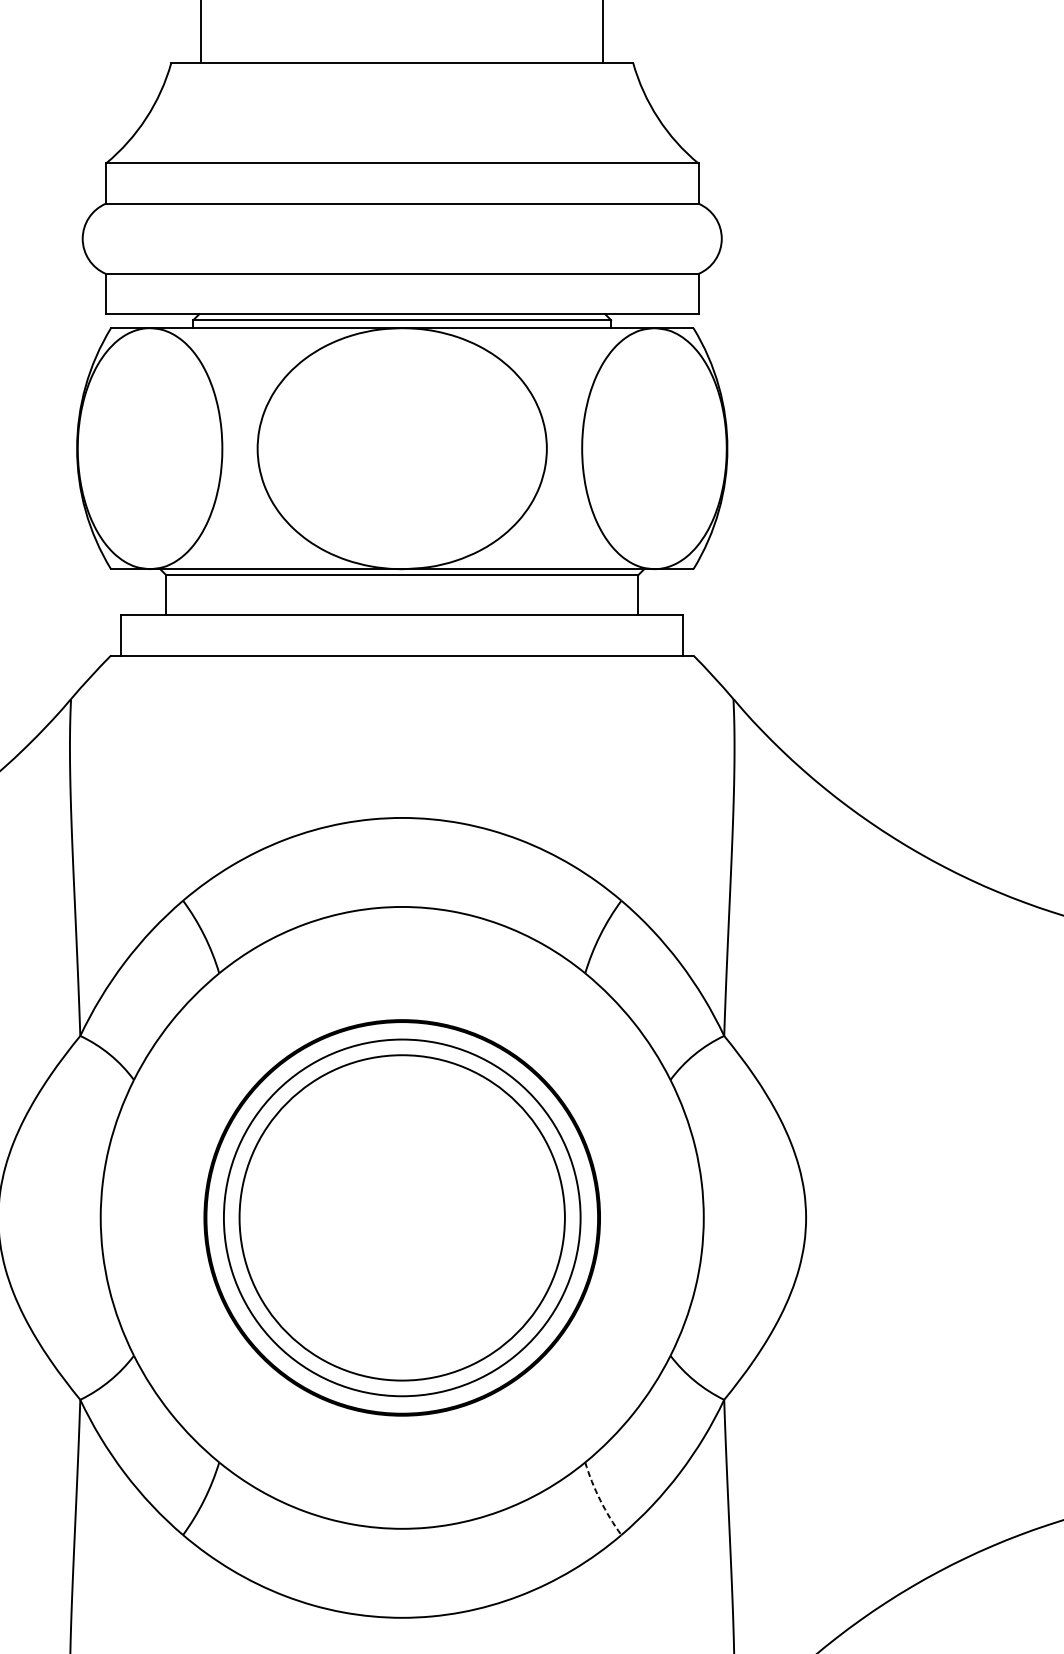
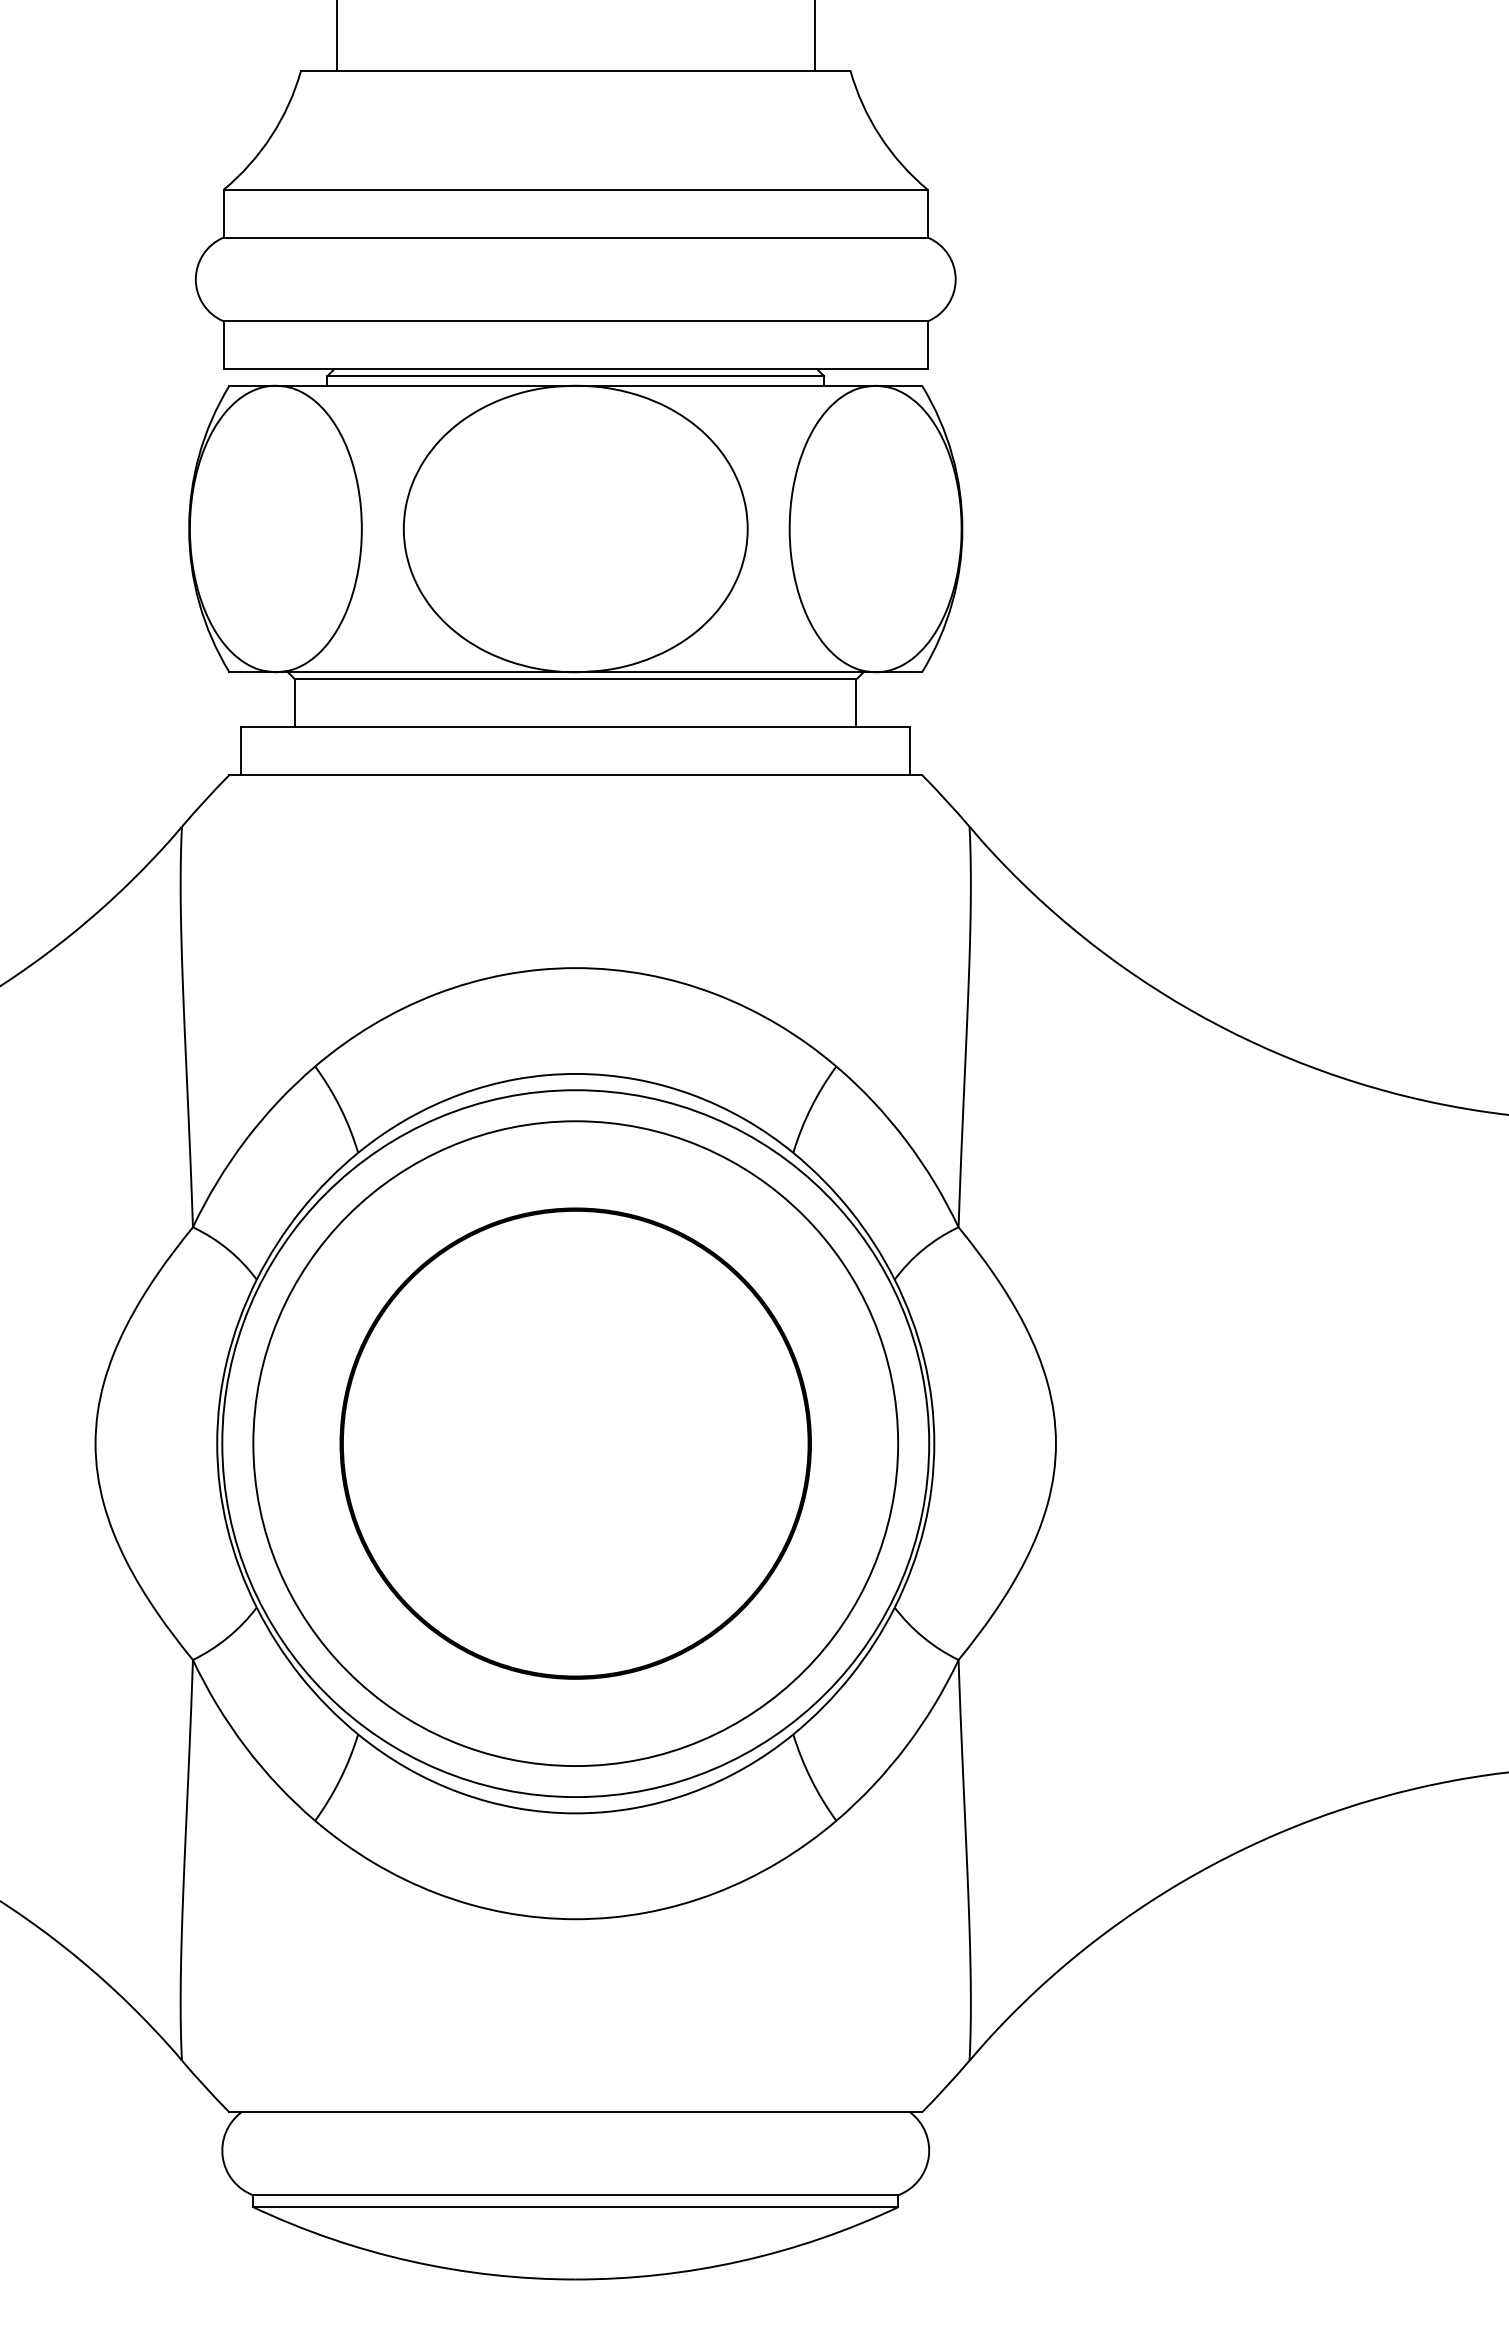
circle: (402, 1217) -> (575, 1443), size x1.67
circle: (402, 1217) -> (575, 1443), size x1.67
arc: (600, 1500) -> (811, 1779), dashed -> solid

